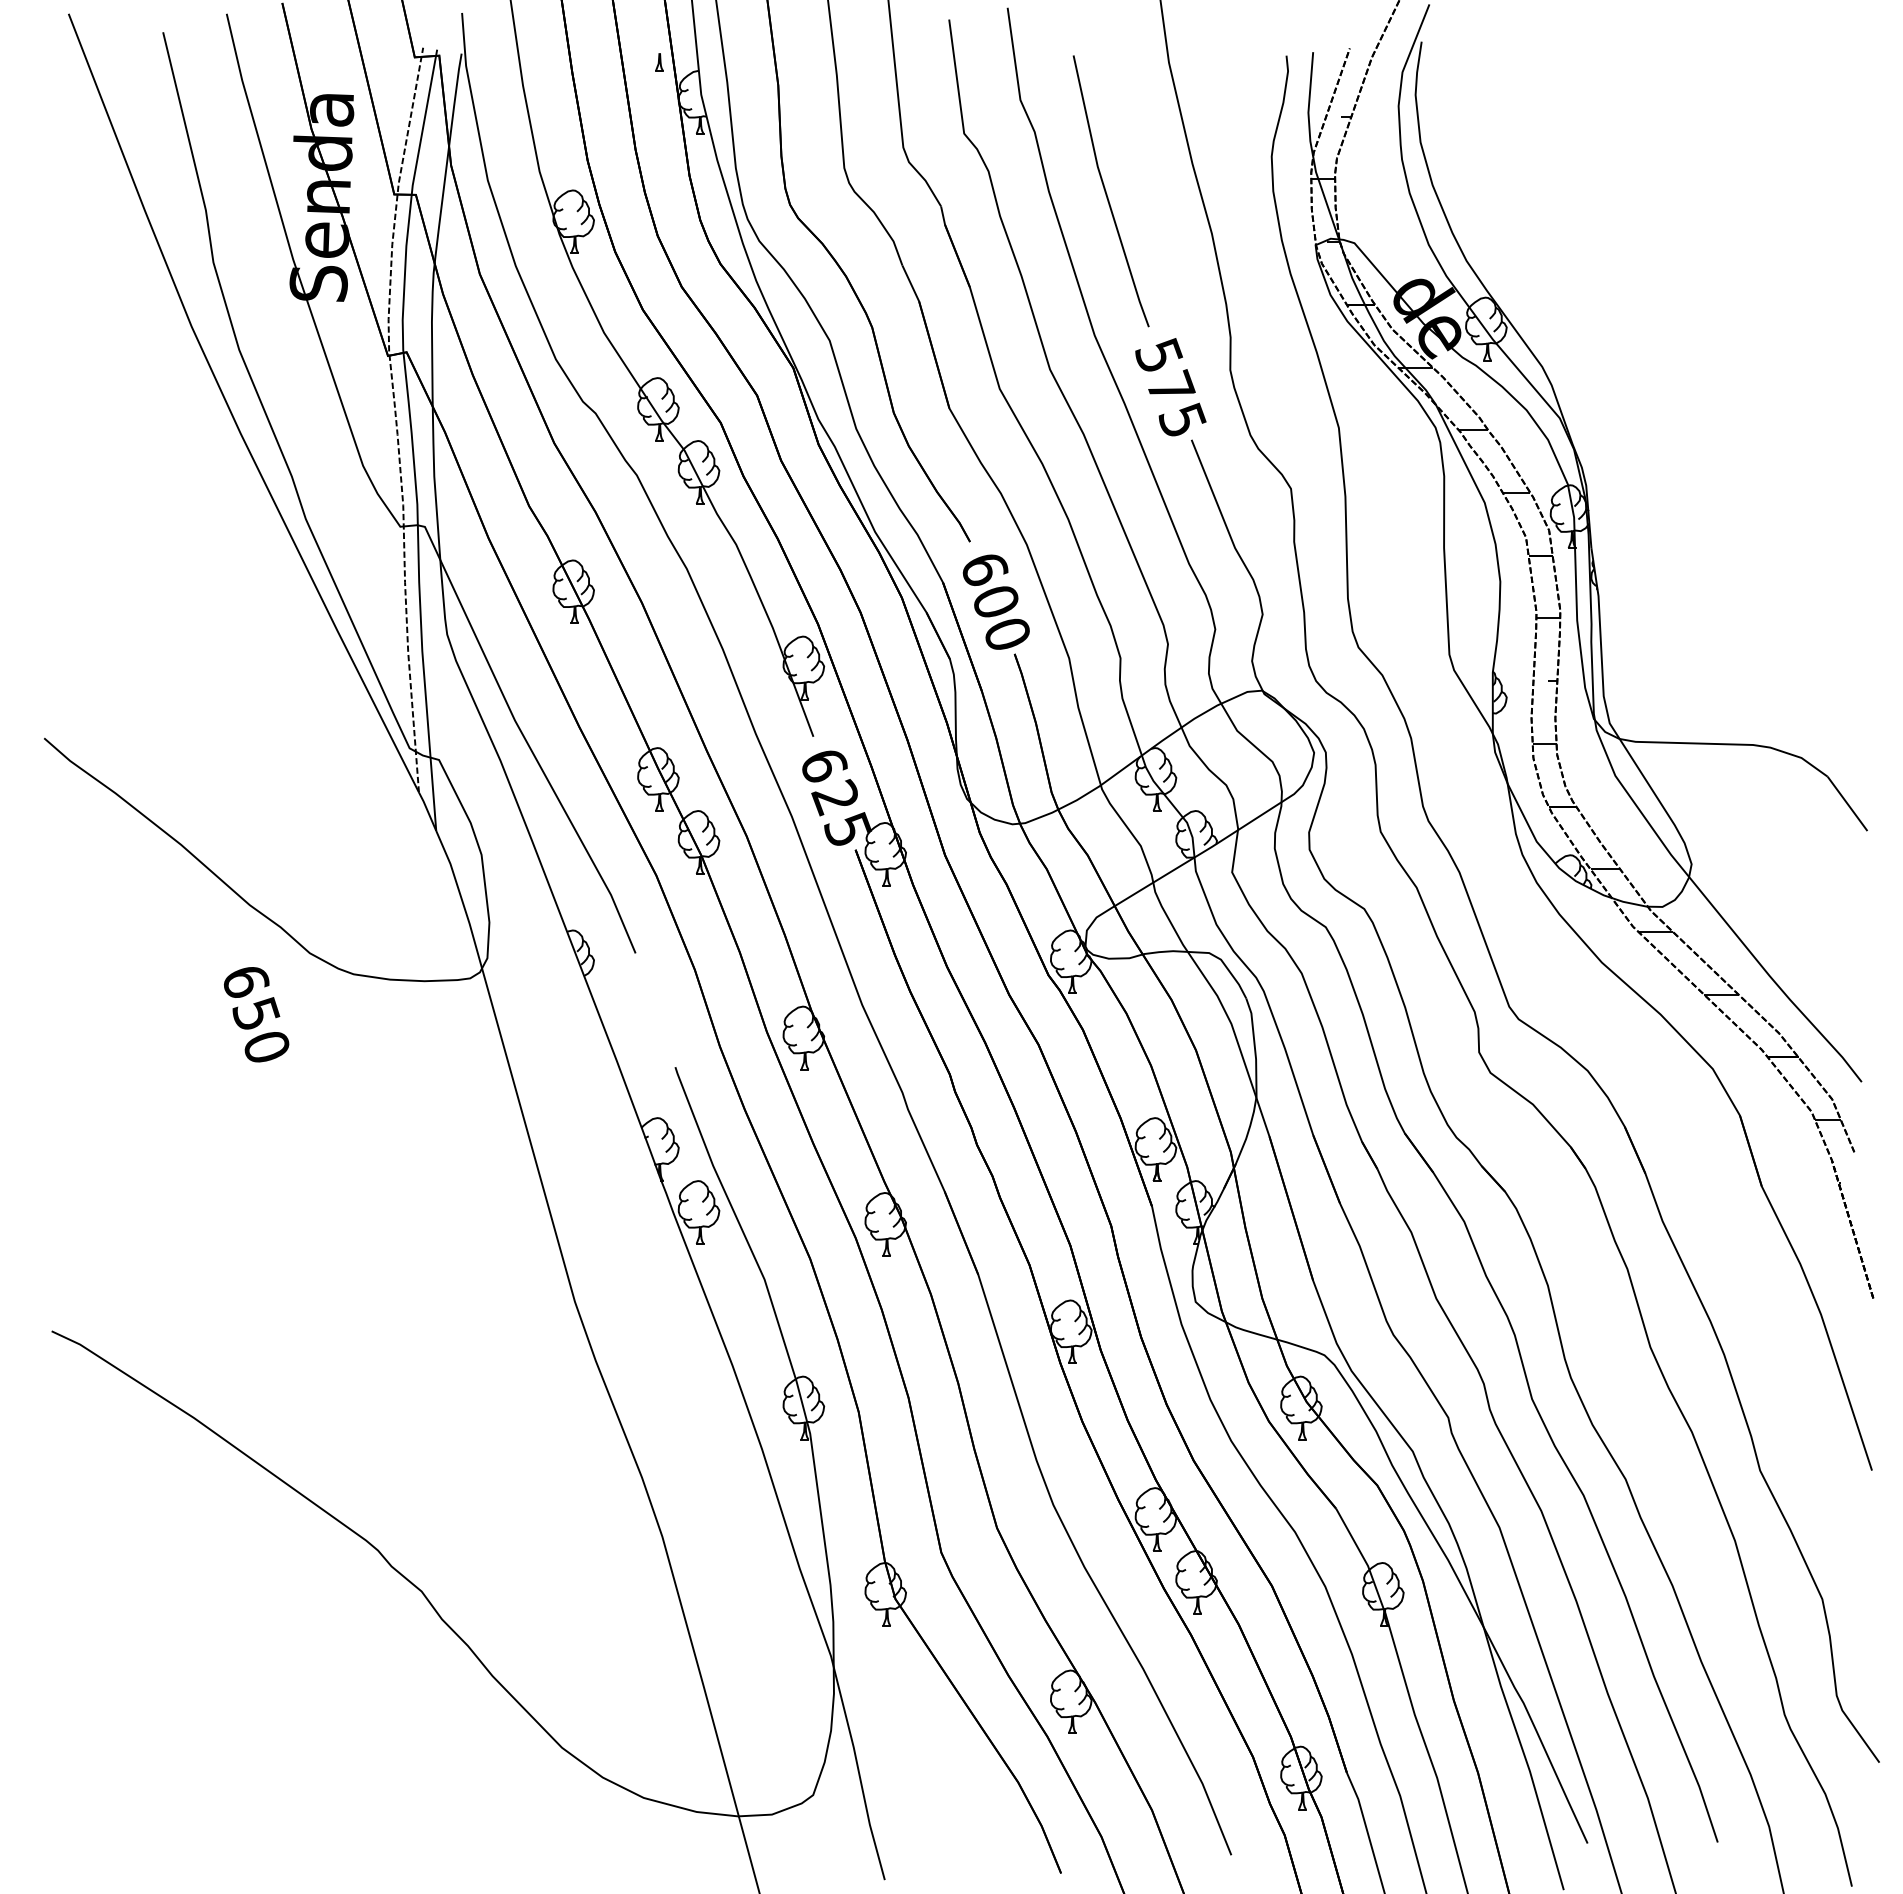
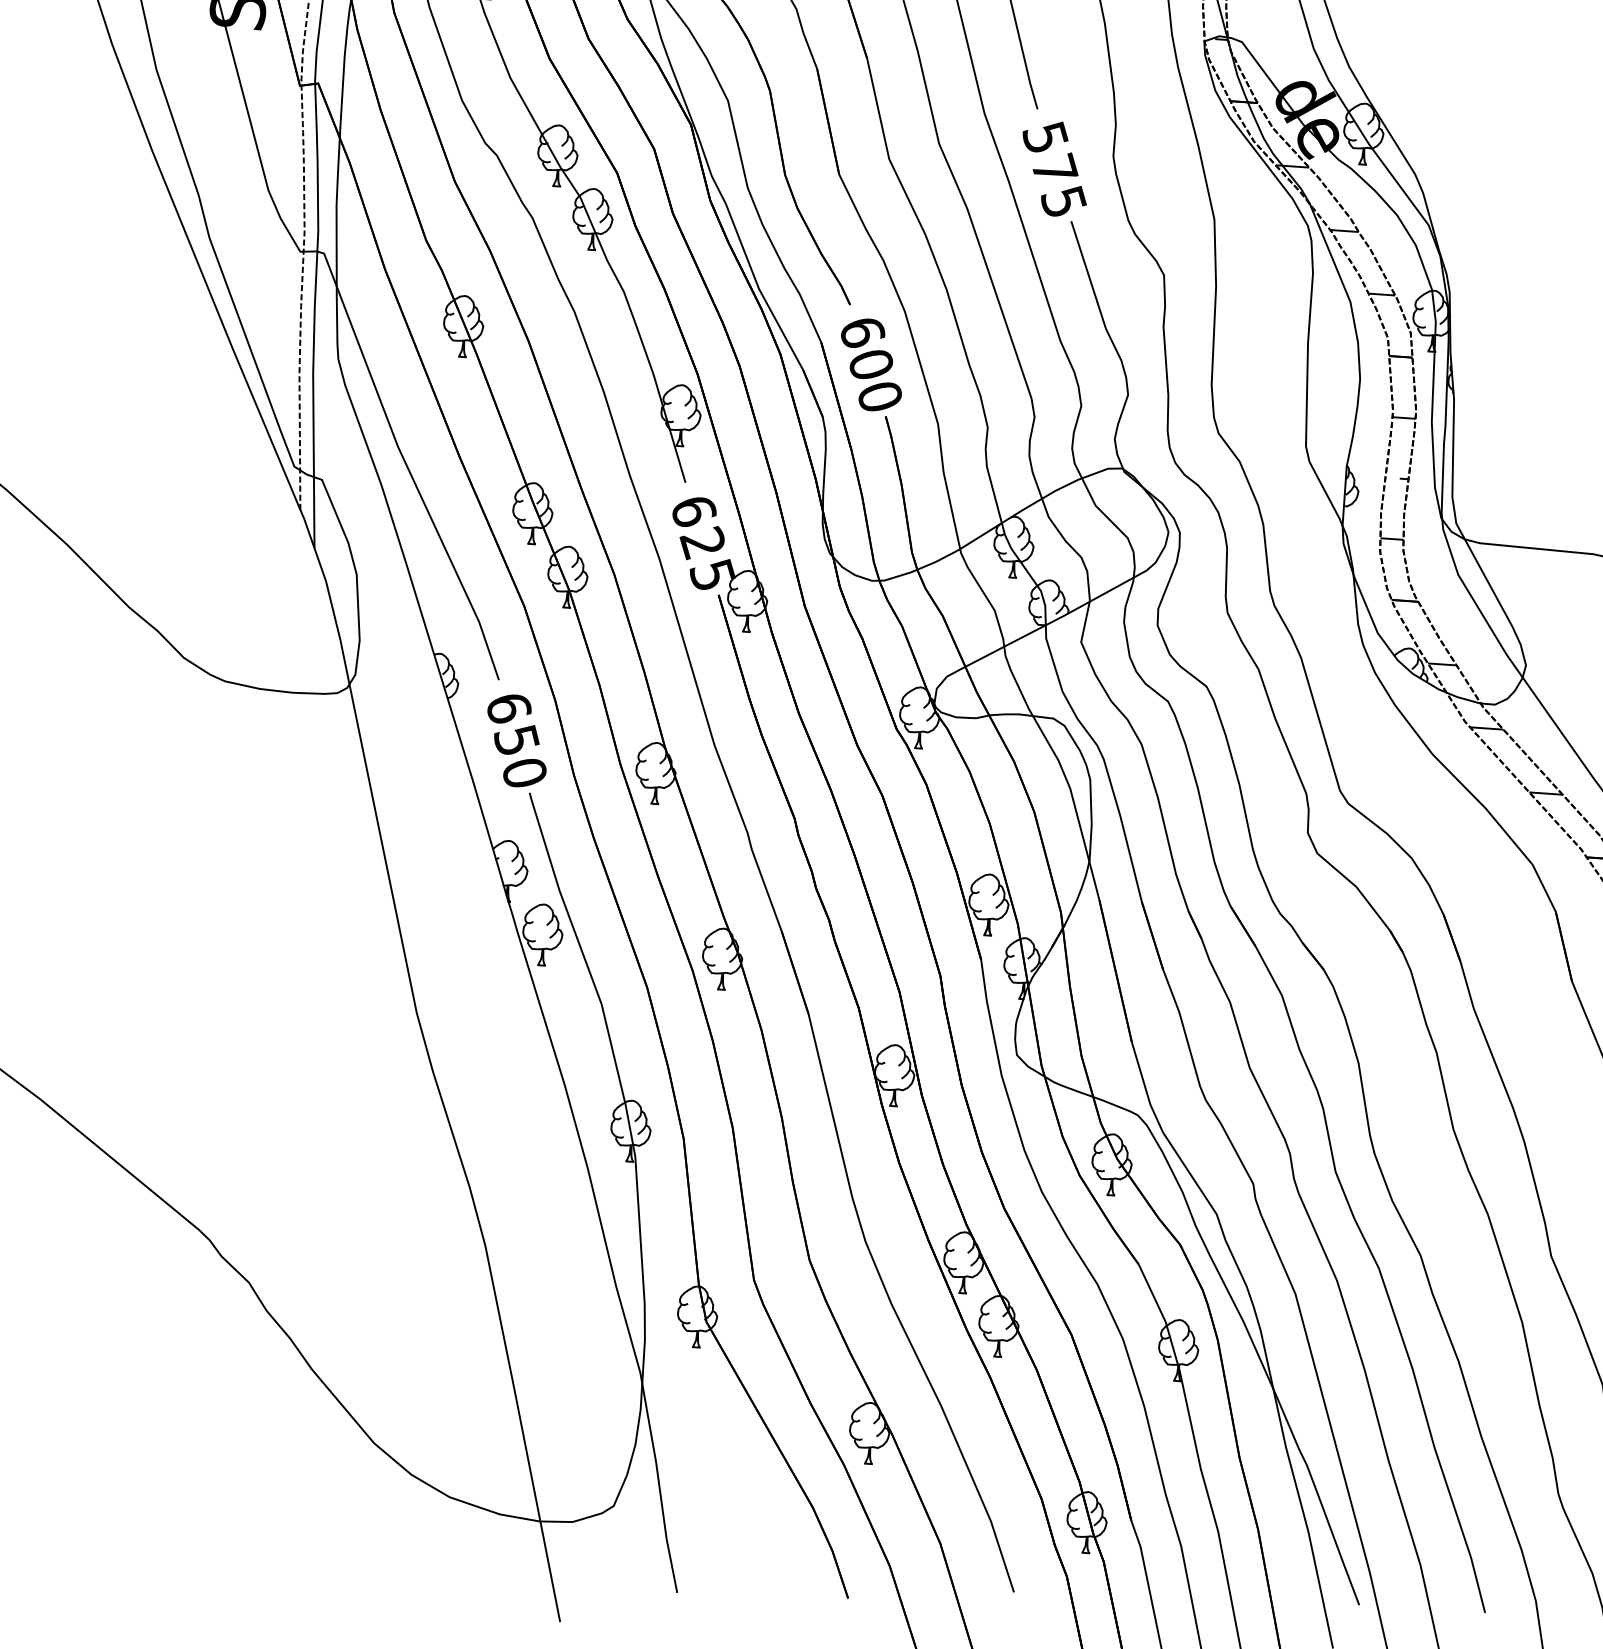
text: (256, 1014) -> (516, 740), moved

